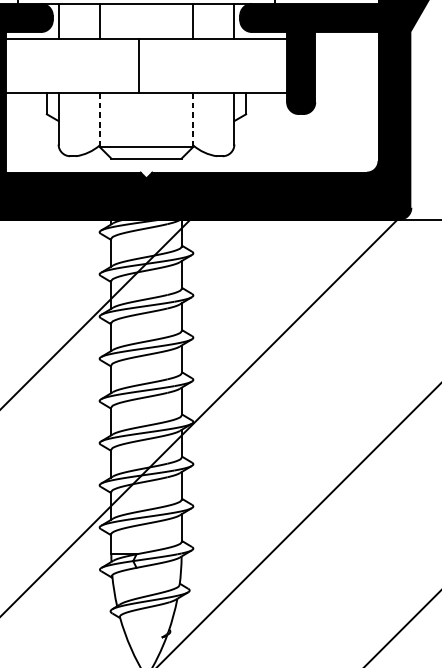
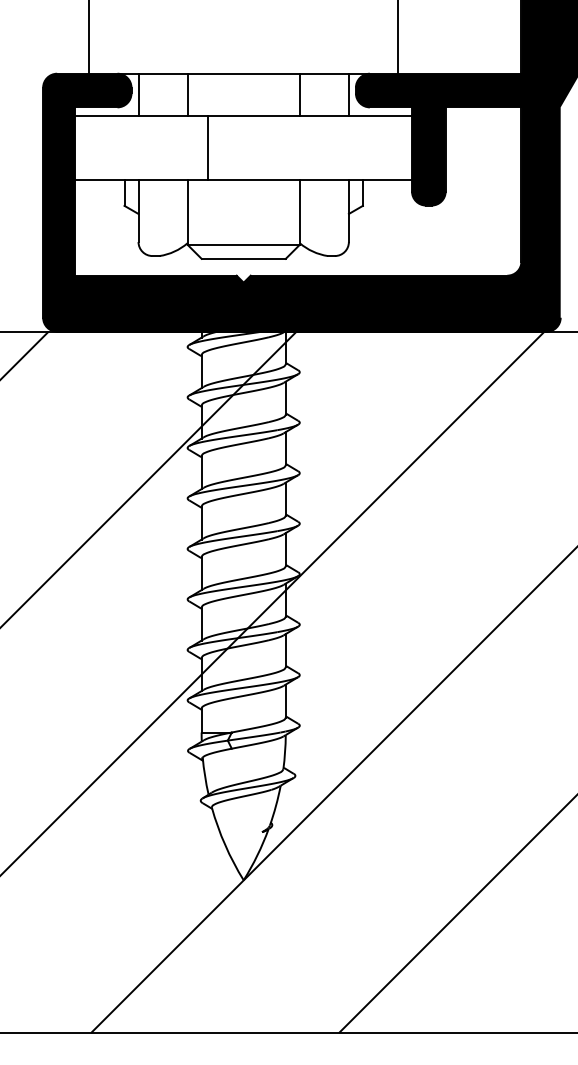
line: (138, 65) -> (207, 147), moved
line: (99, 119) -> (187, 212), dashed -> solid
line: (193, 119) -> (299, 212), dashed -> solid

